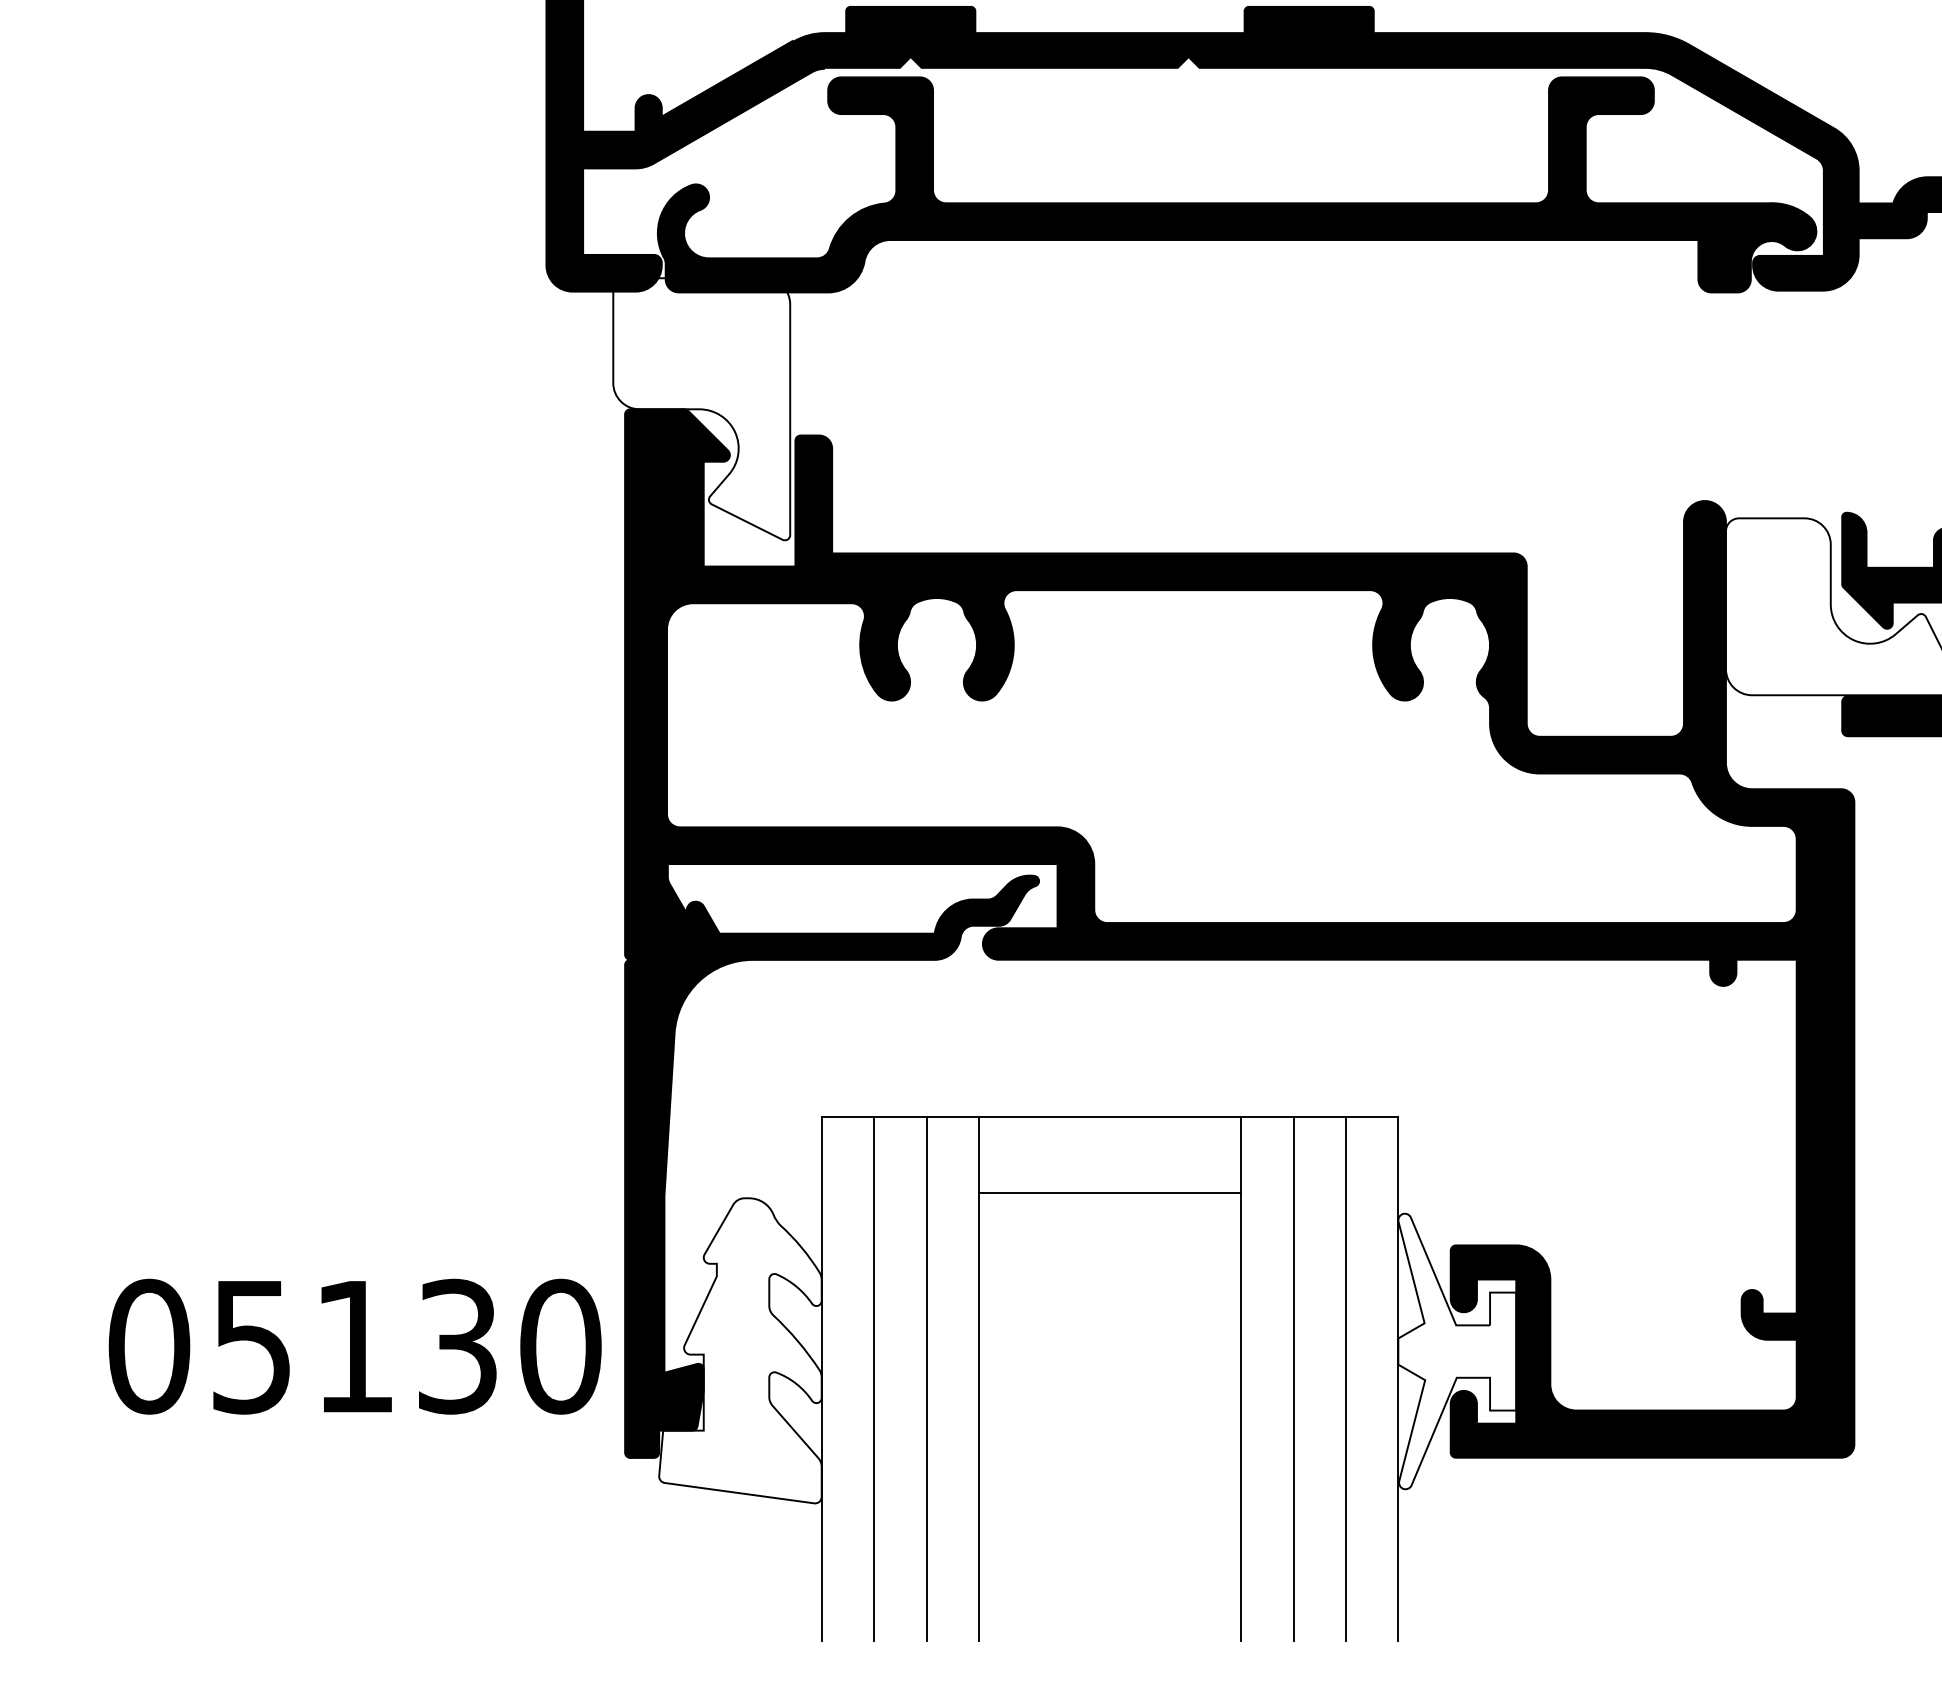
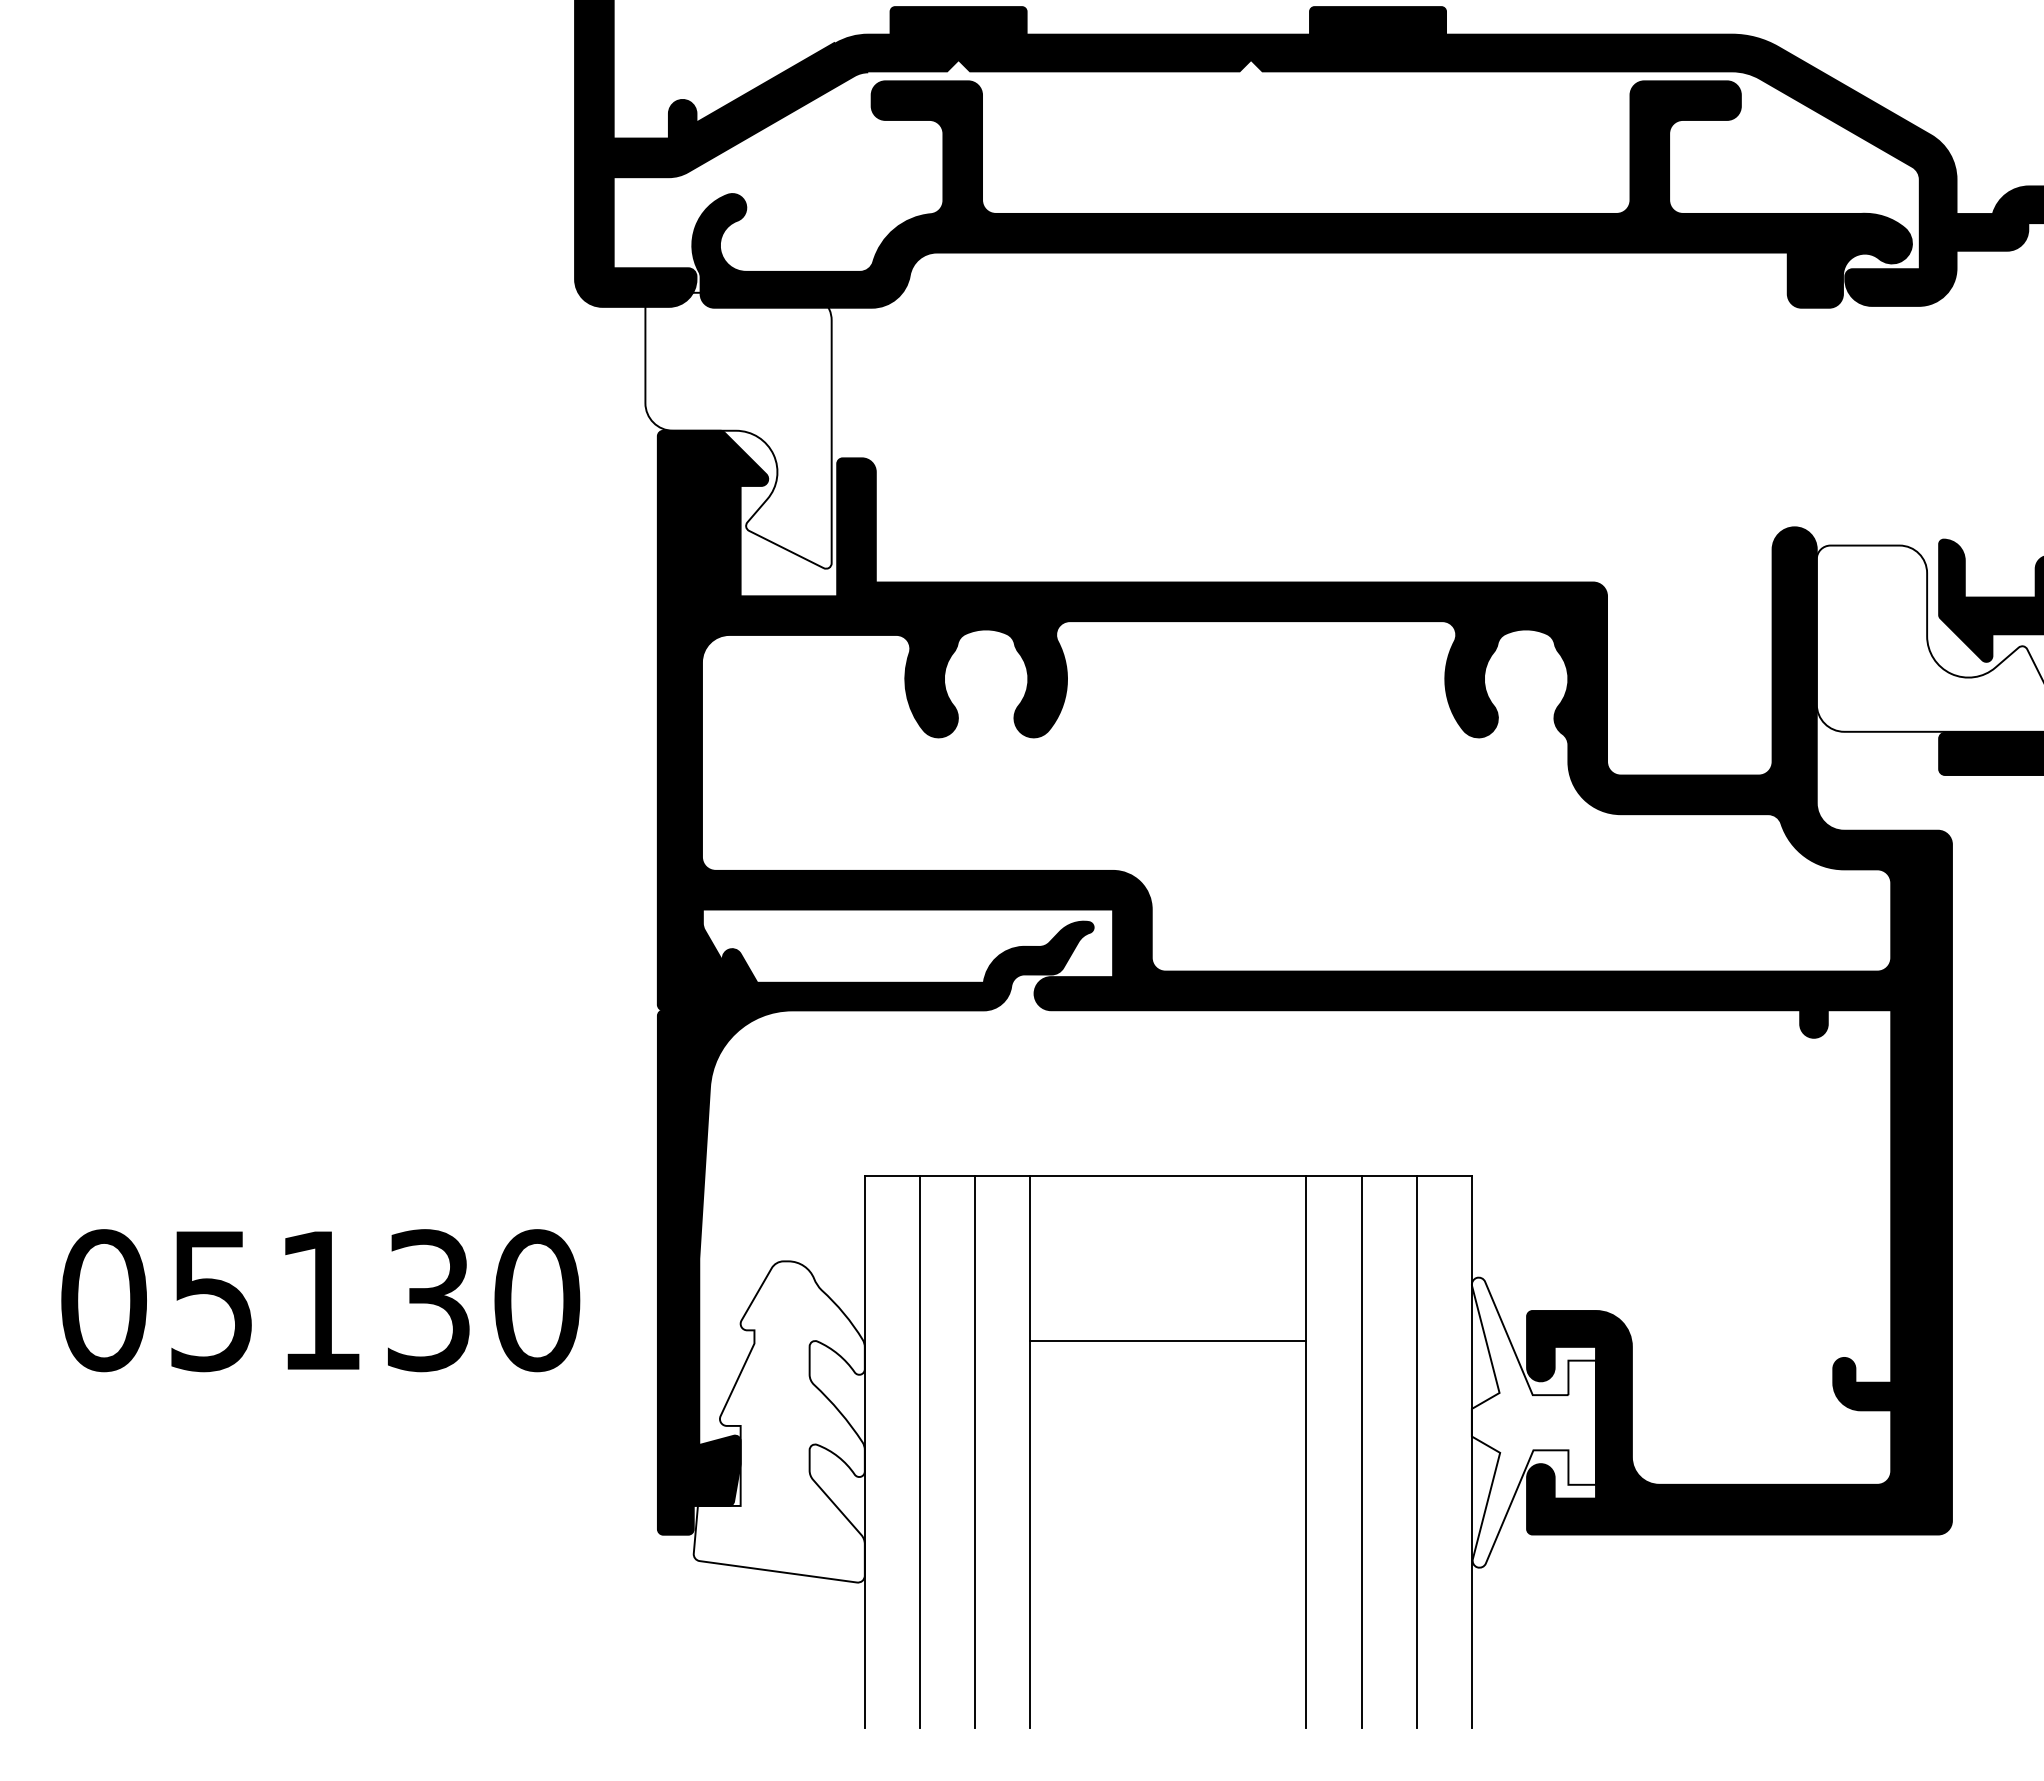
line: (1110, 1192) -> (1168, 1341), moved
text: (354, 1346) -> (320, 1300), moved

